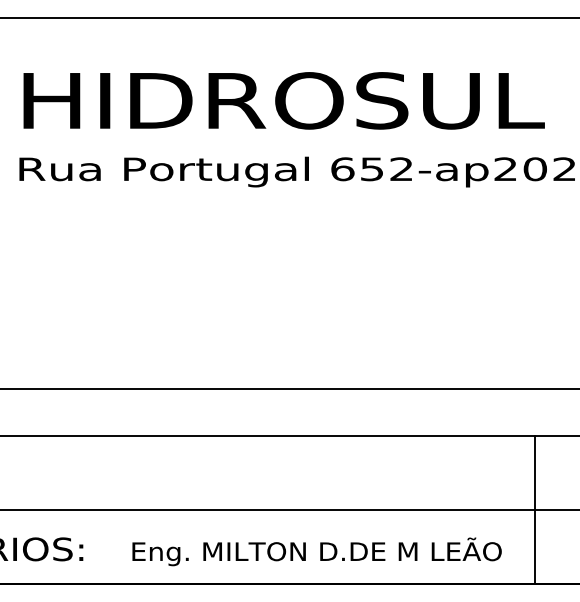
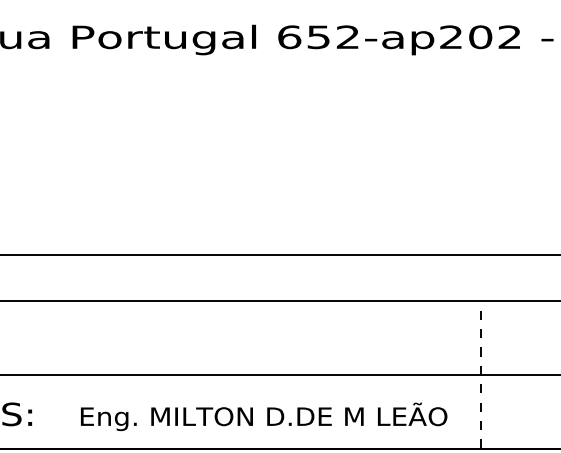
line: (535, 509) -> (480, 374), solid -> dashed

